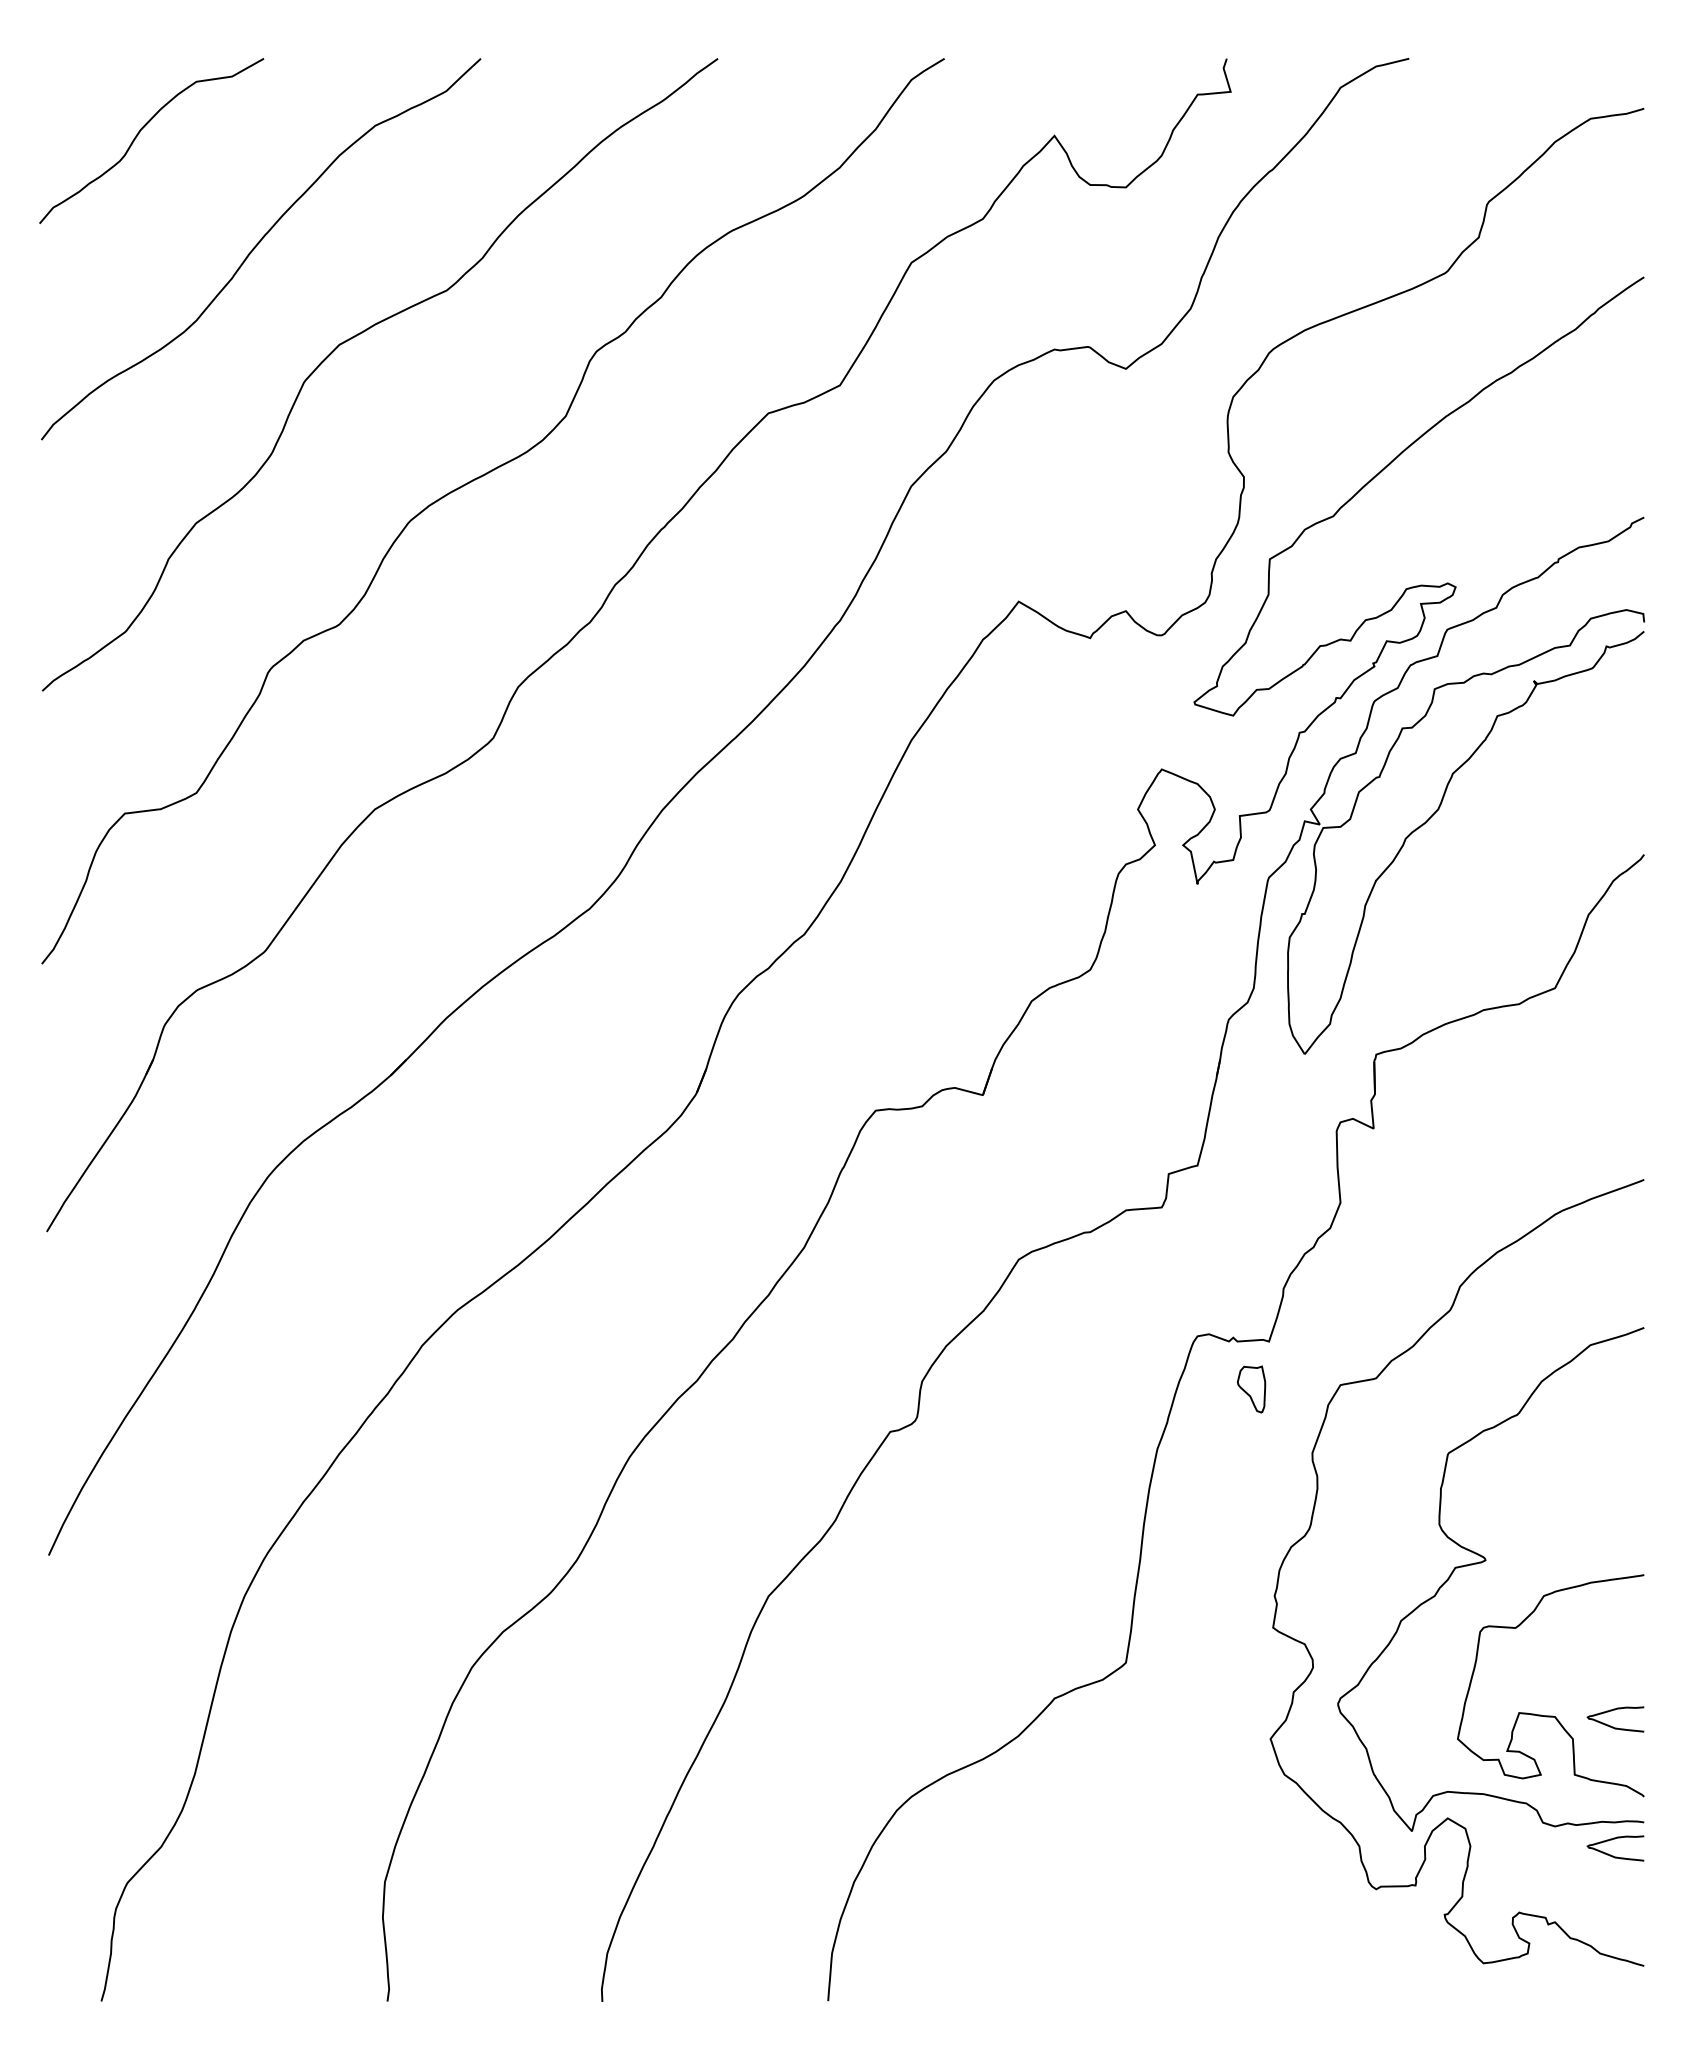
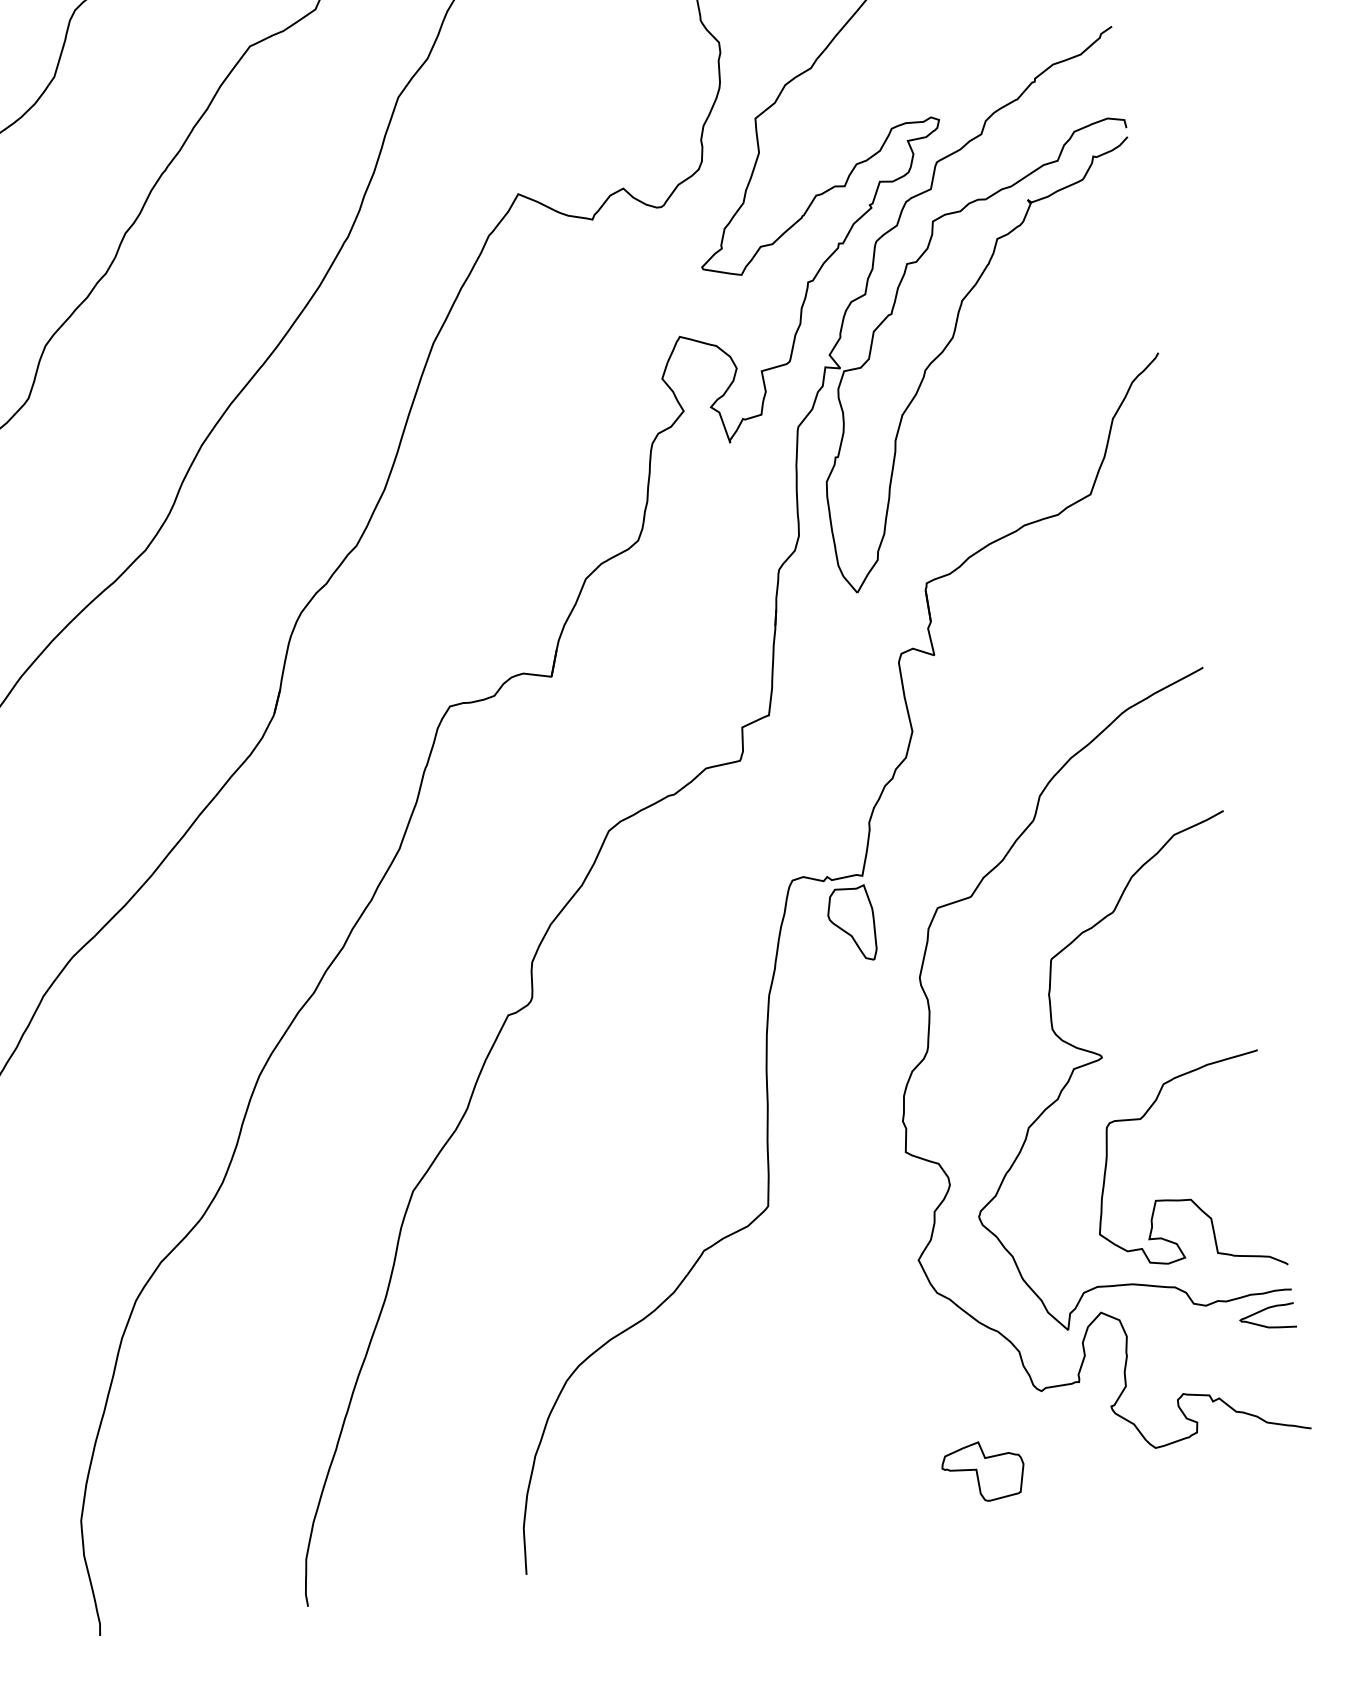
part: (1251, 1389) -> (852, 924), size x1.67
curve: (1613, 1726) -> (1248, 1200), removed
part: (1305, 1962) -> (983, 1471), added

